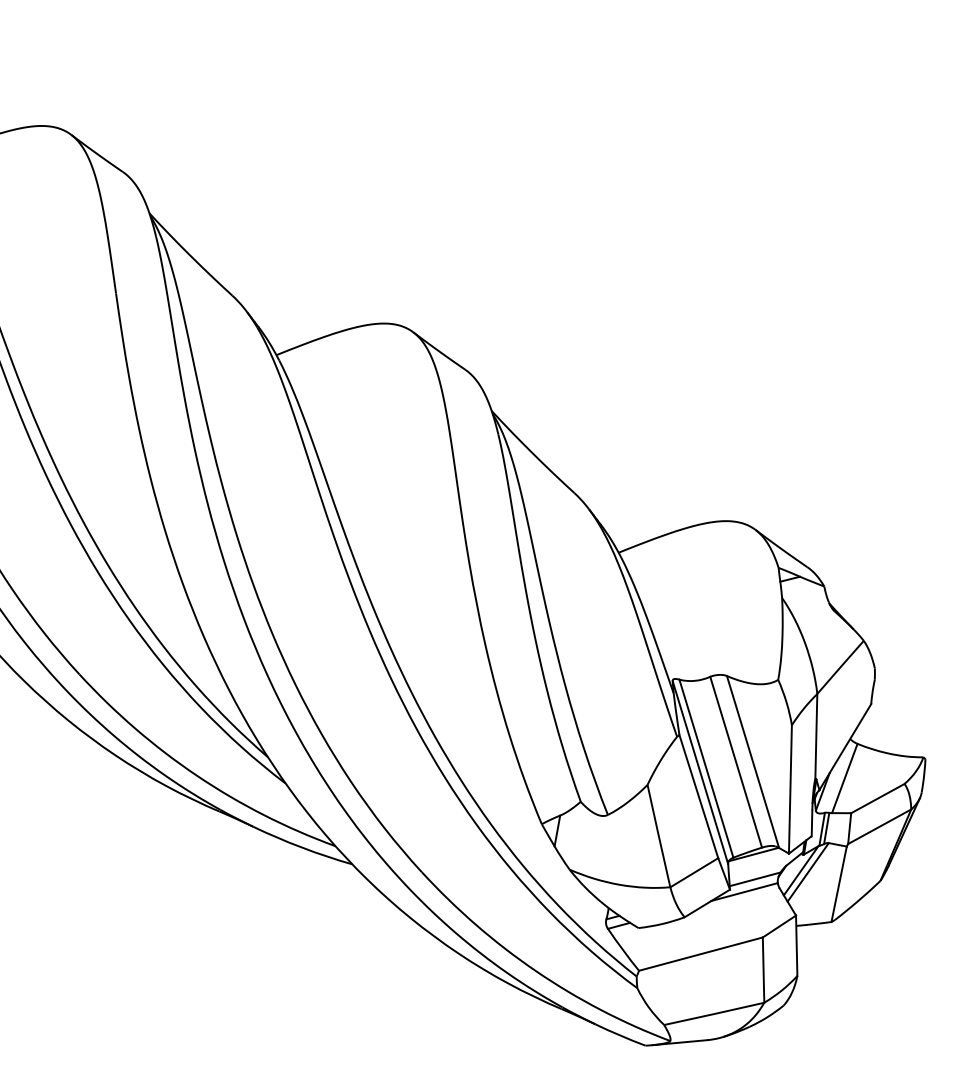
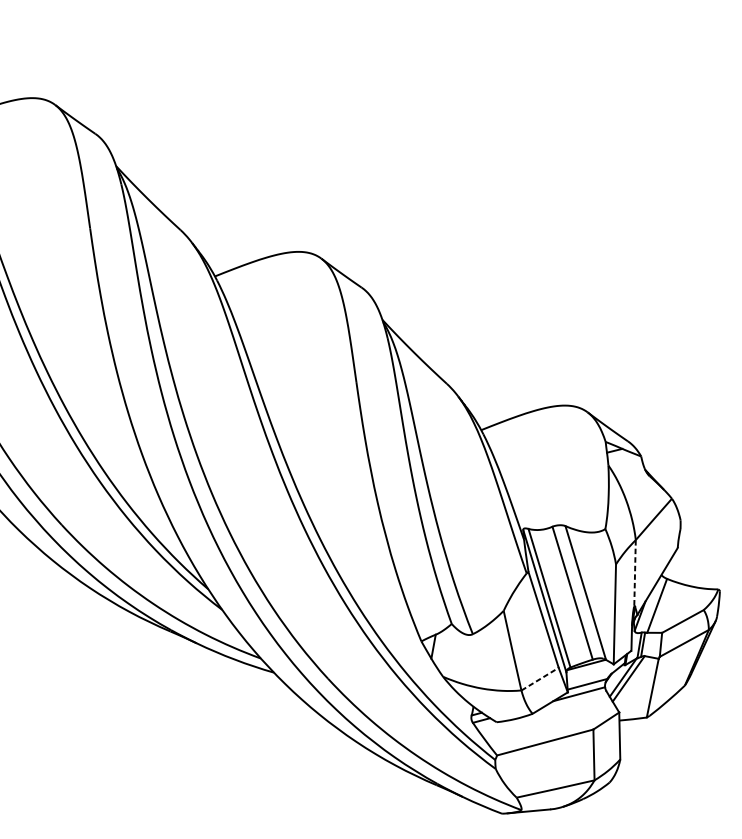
line: (816, 736) -> (635, 573), solid -> dashed
line: (694, 872) -> (540, 678), solid -> dashed

